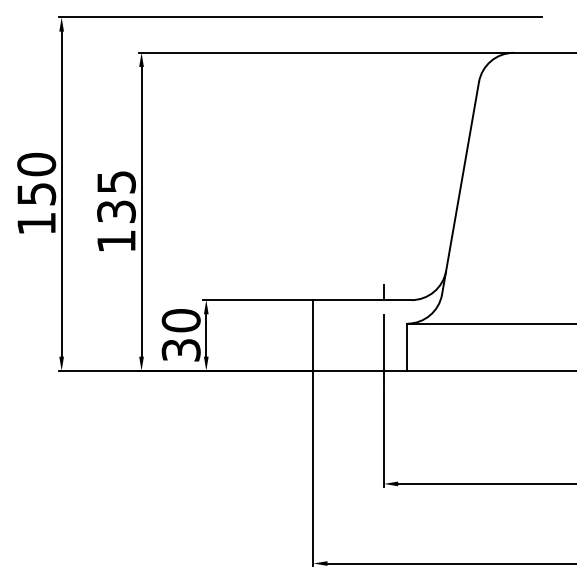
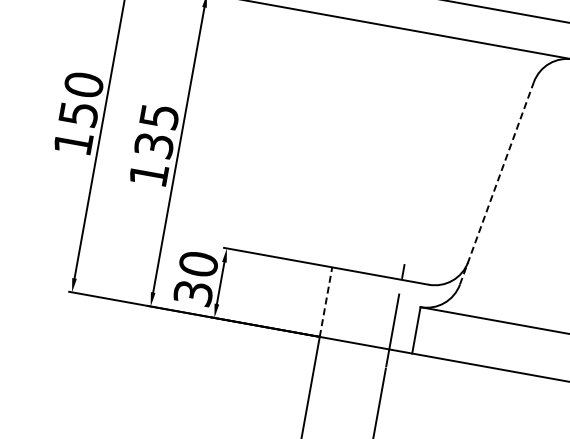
line: (460, 188) -> (496, 183), solid -> dashed
line: (313, 334) -> (326, 301), solid -> dashed

